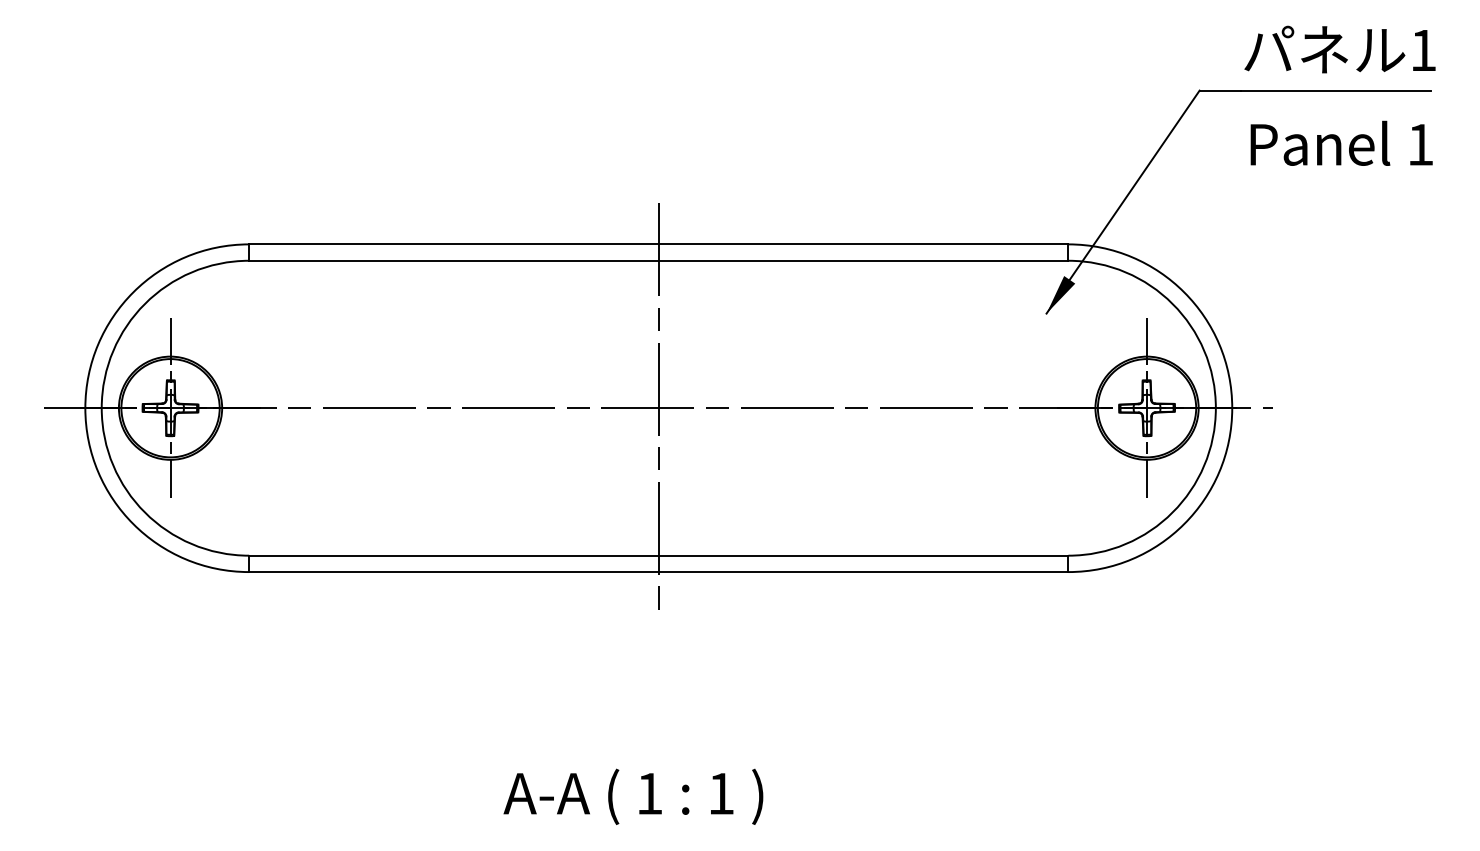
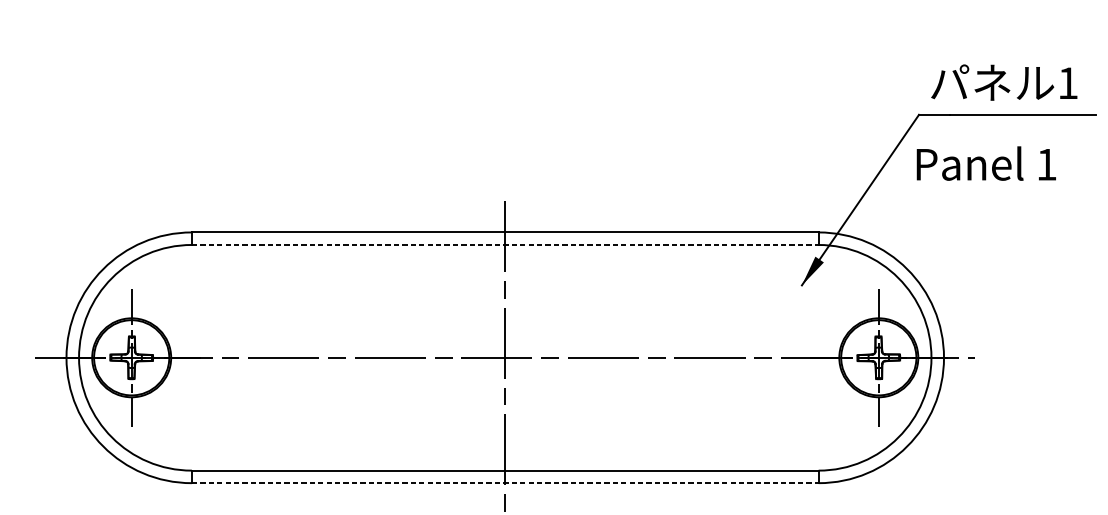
text: (1339, 49) -> (1003, 82), moved
text: (1341, 142) -> (986, 162), moved
line: (658, 260) -> (505, 244), solid -> dashed
line: (658, 572) -> (505, 483), solid -> dashed

